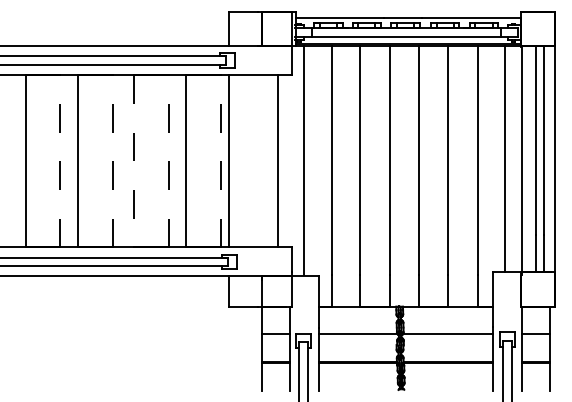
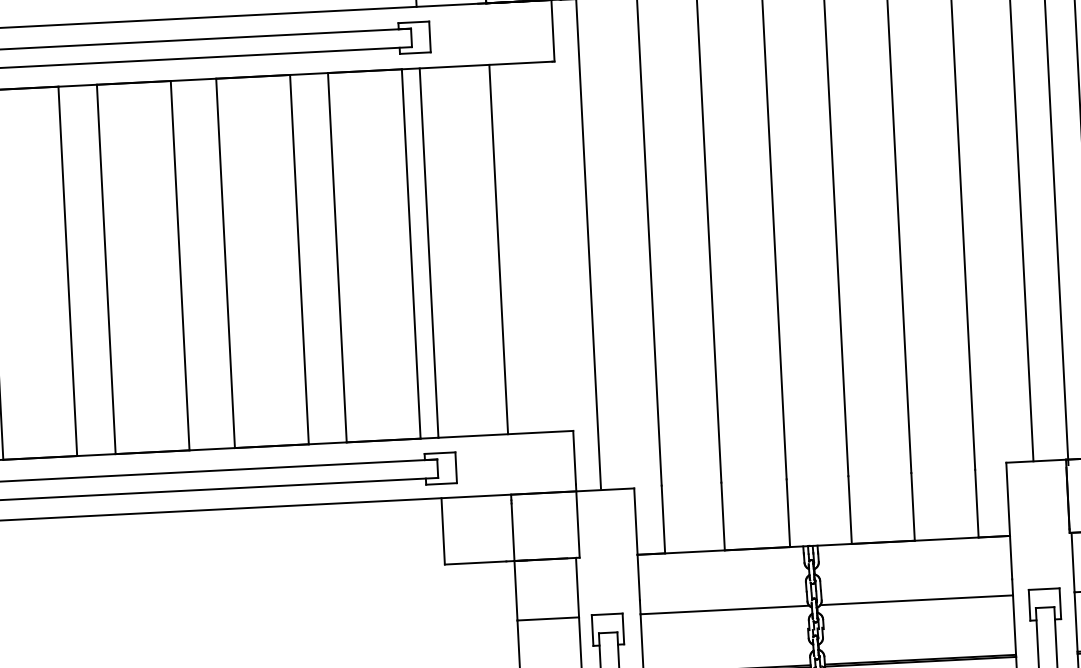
line: (60, 160) -> (67, 269), dashed -> solid
line: (112, 160) -> (179, 264), dashed -> solid
line: (168, 160) -> (299, 258), dashed -> solid
line: (220, 160) -> (410, 252), dashed -> solid
line: (134, 161) -> (226, 263), dashed -> solid
line: (277, 161) -> (498, 250), moved

